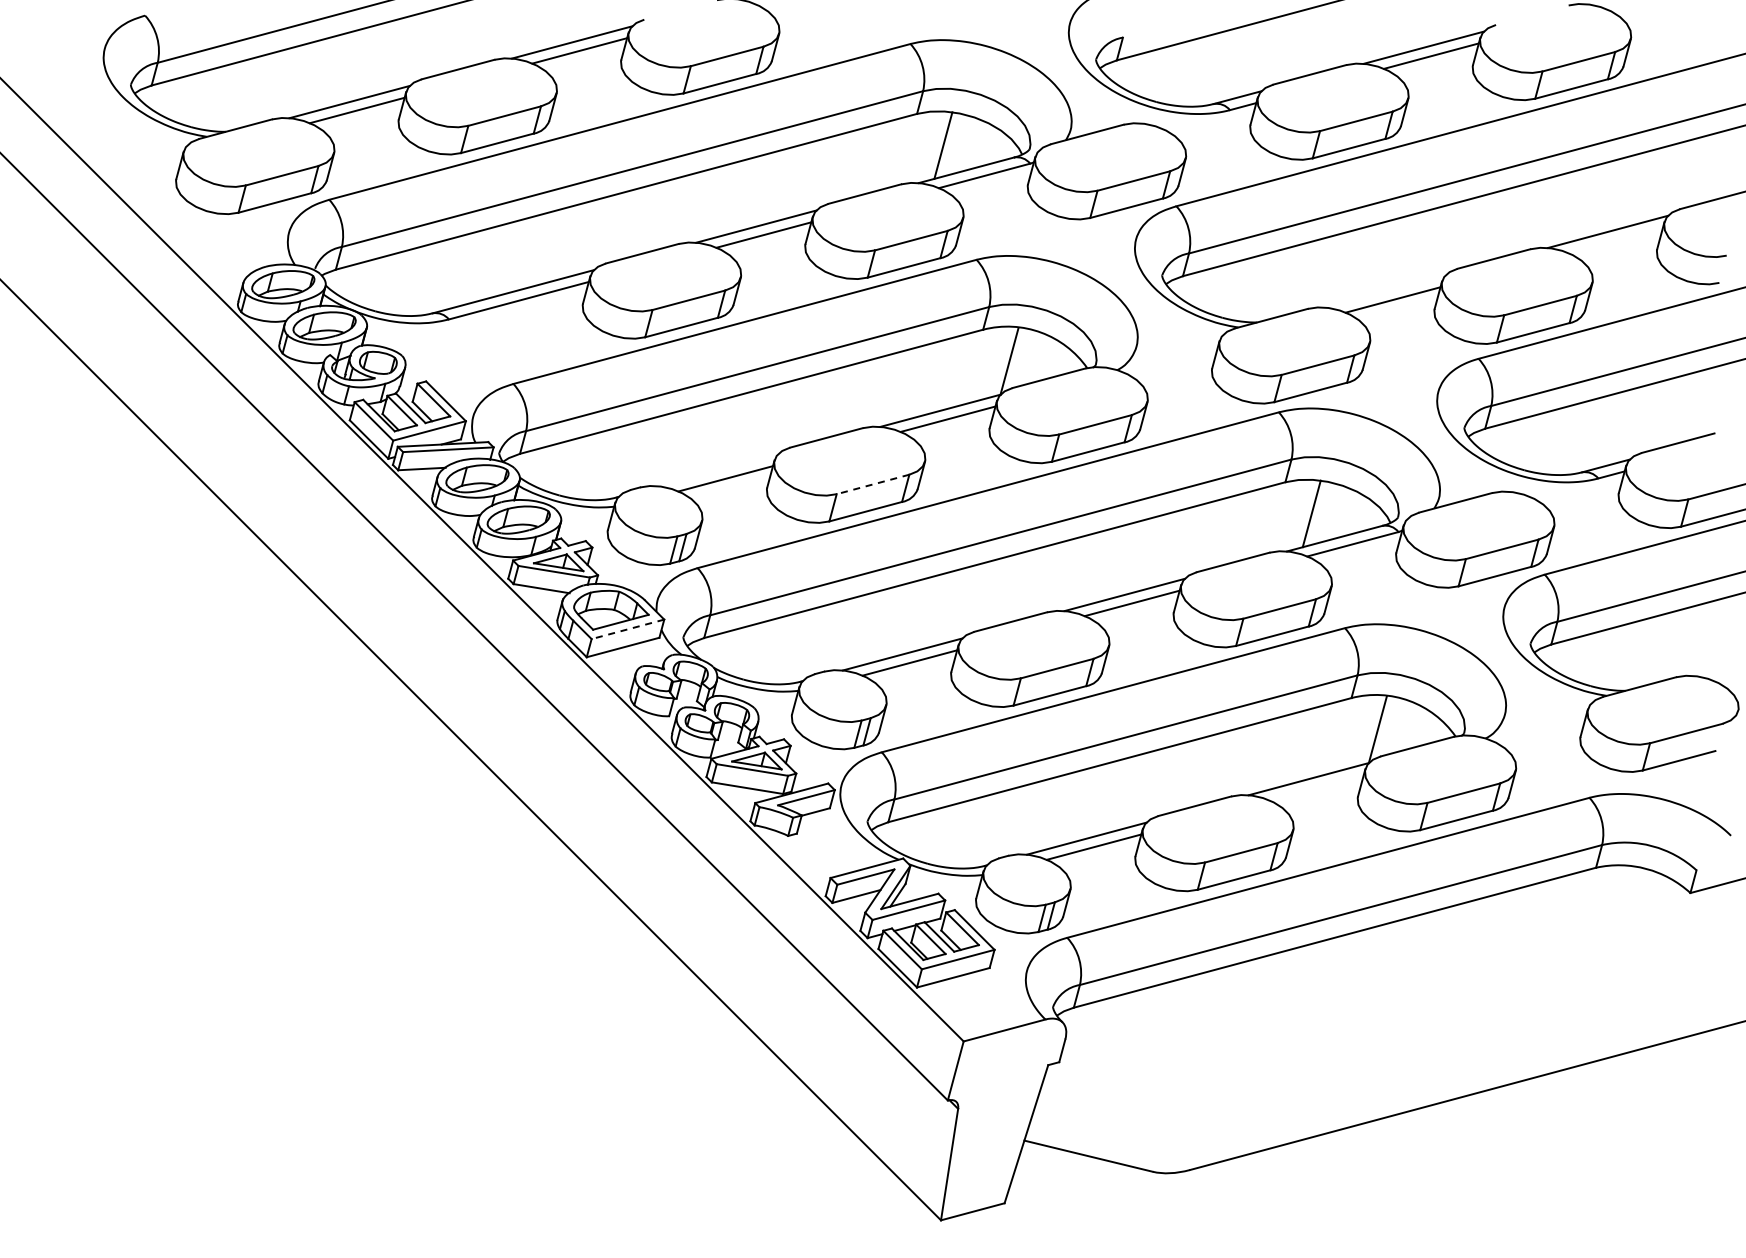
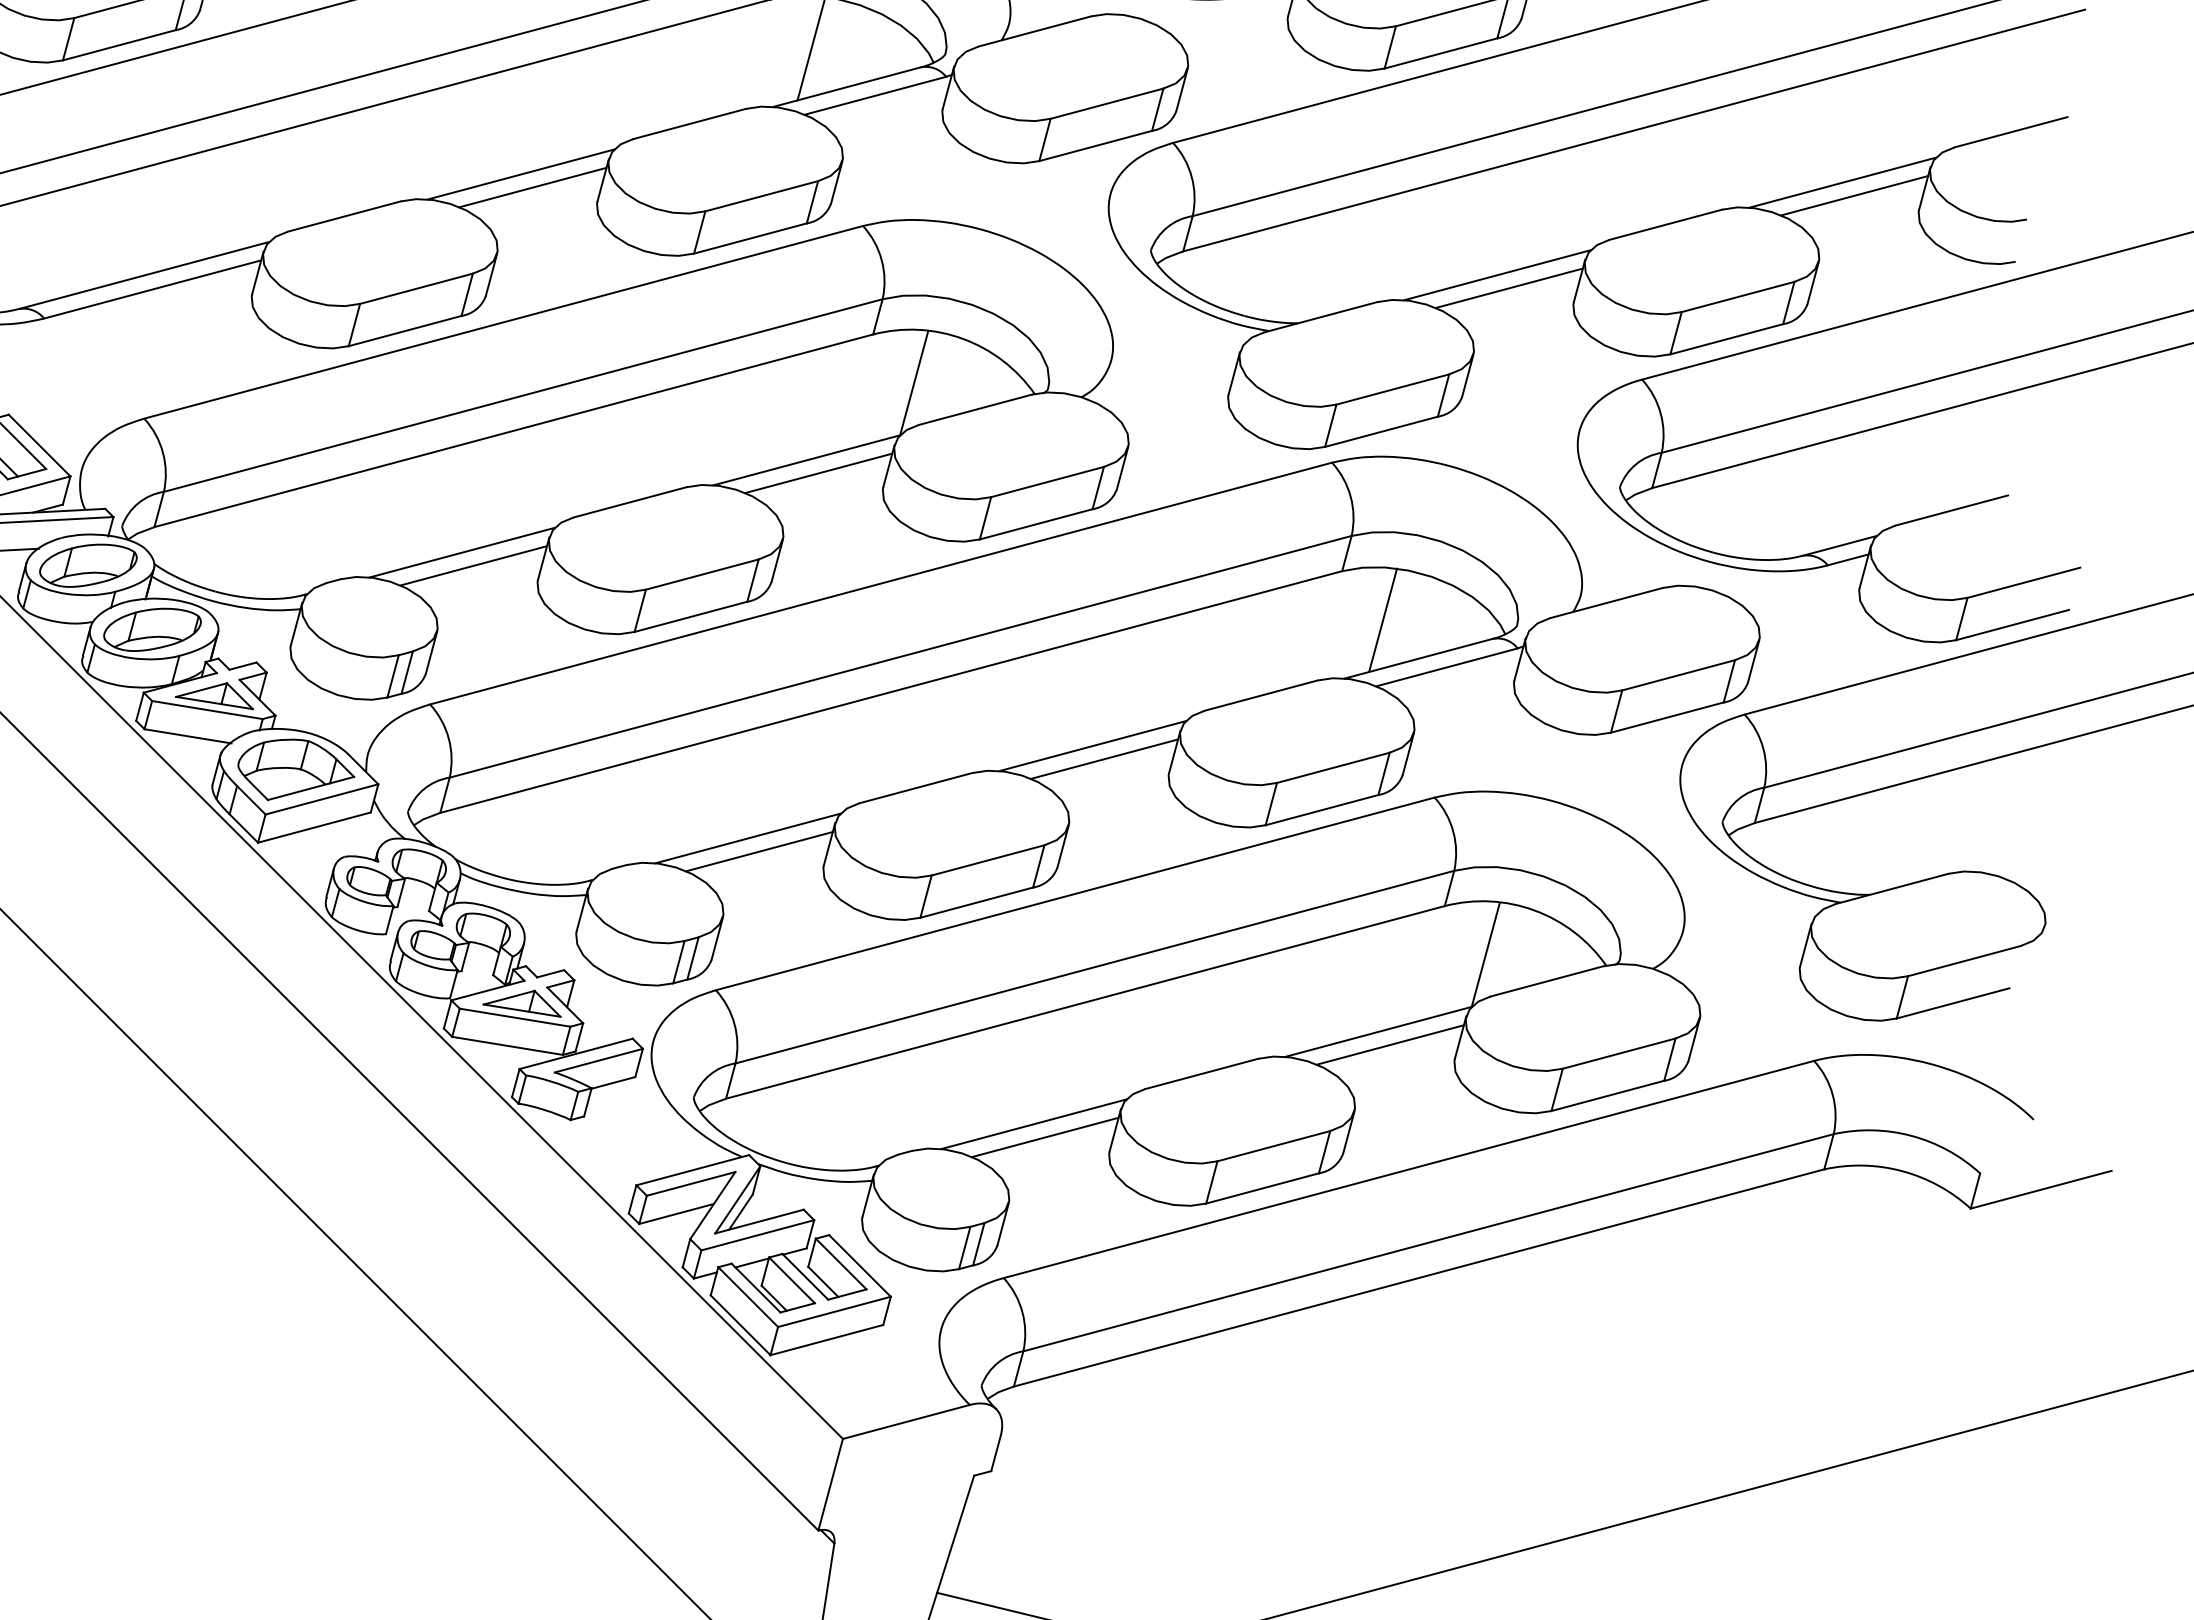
line: (1615, 240) -> (1854, 196), added
line: (1385, 291) -> (1497, 275), added
line: (718, 470) -> (462, 552), added
line: (873, 484) -> (702, 574), dashed -> solid
line: (627, 629) -> (321, 799), dashed -> solid
line: (1316, 787) -> (1390, 1044), added

